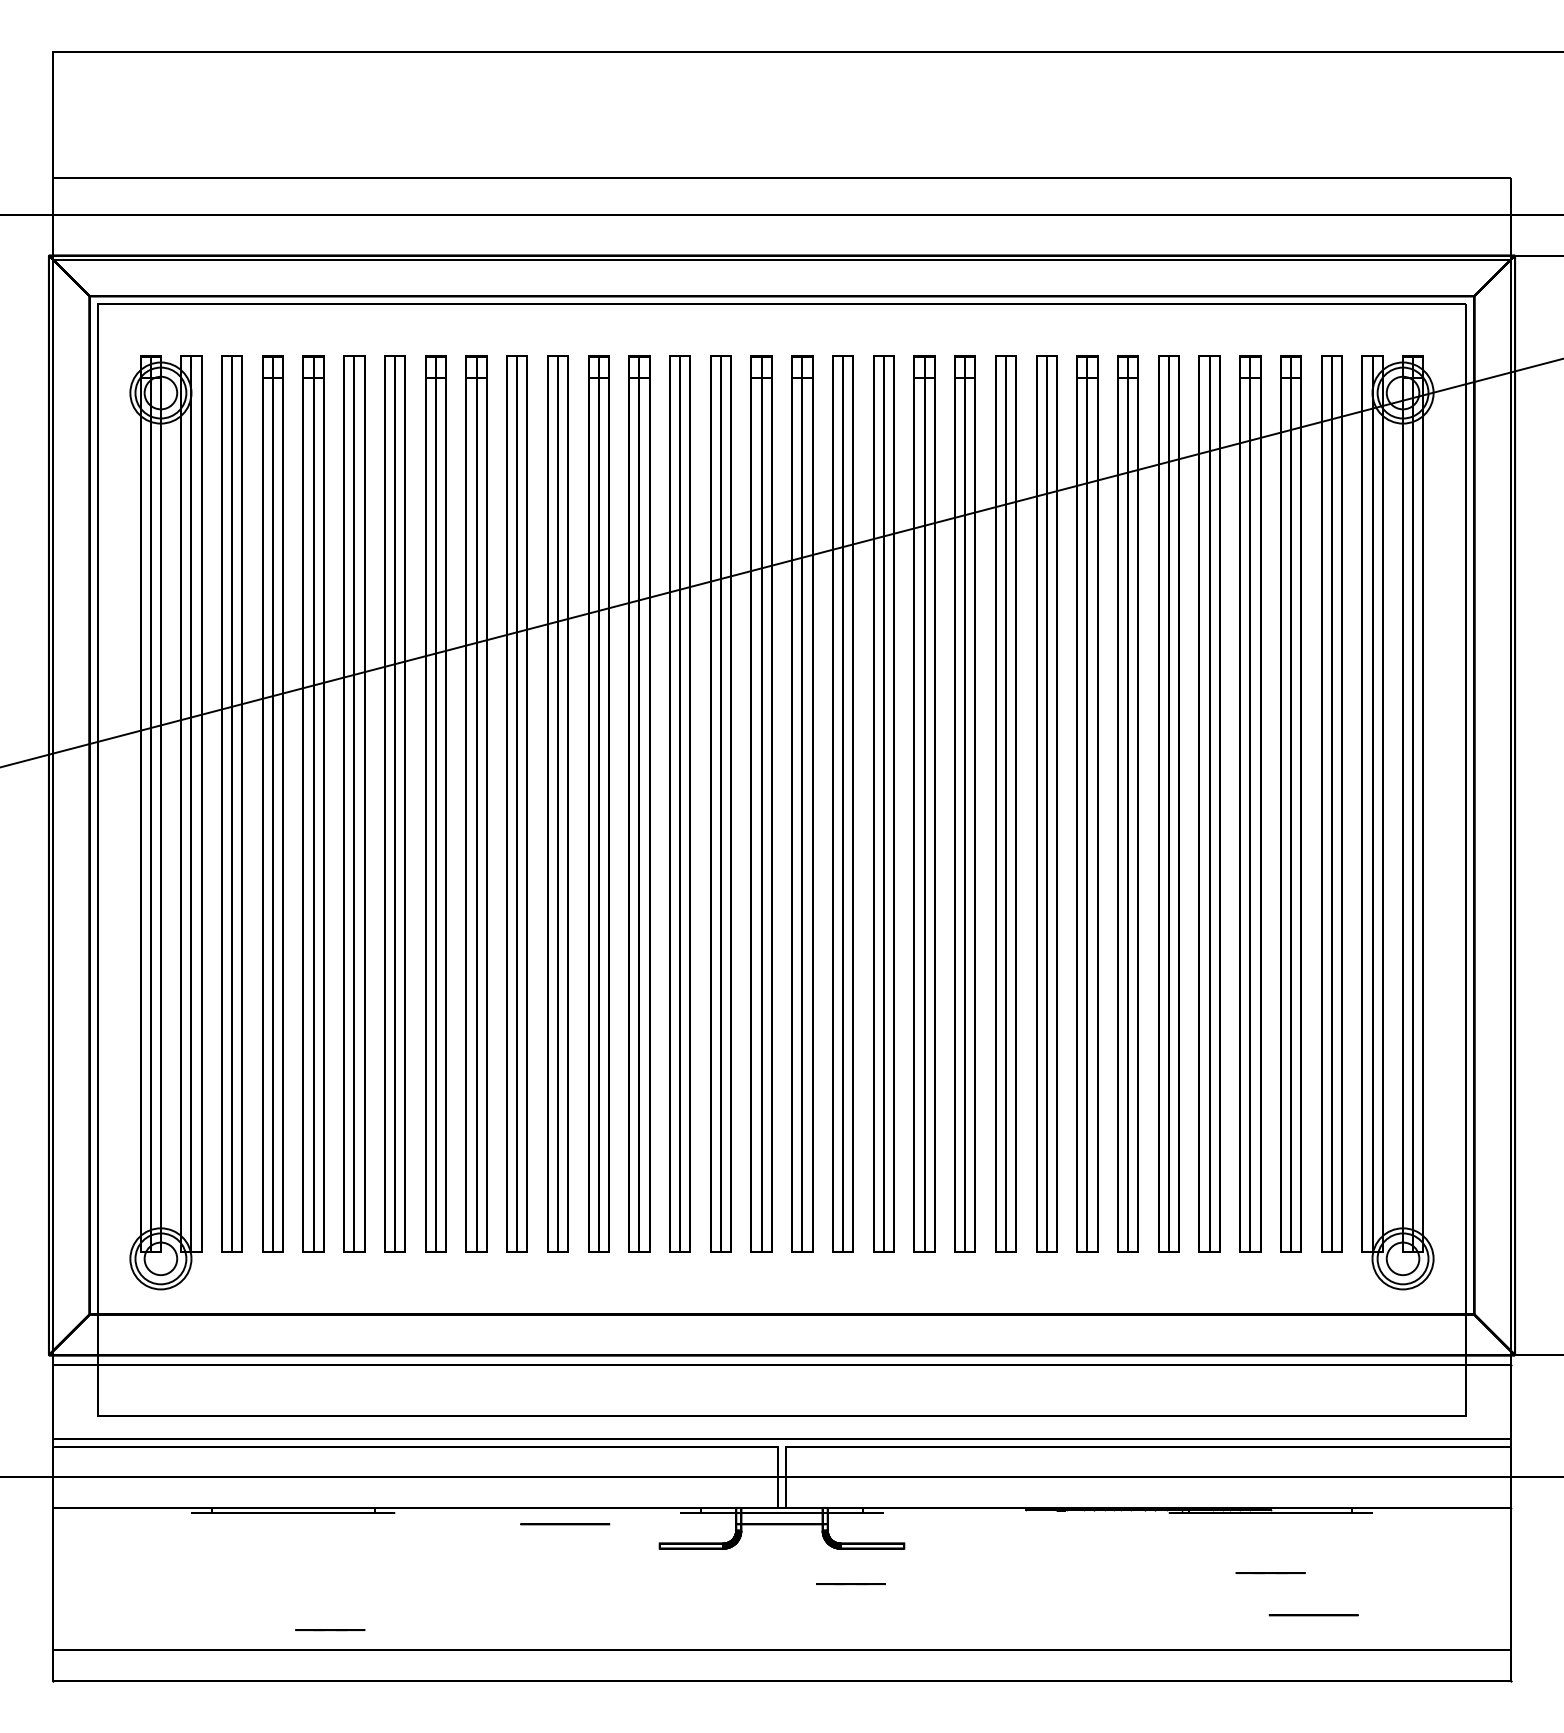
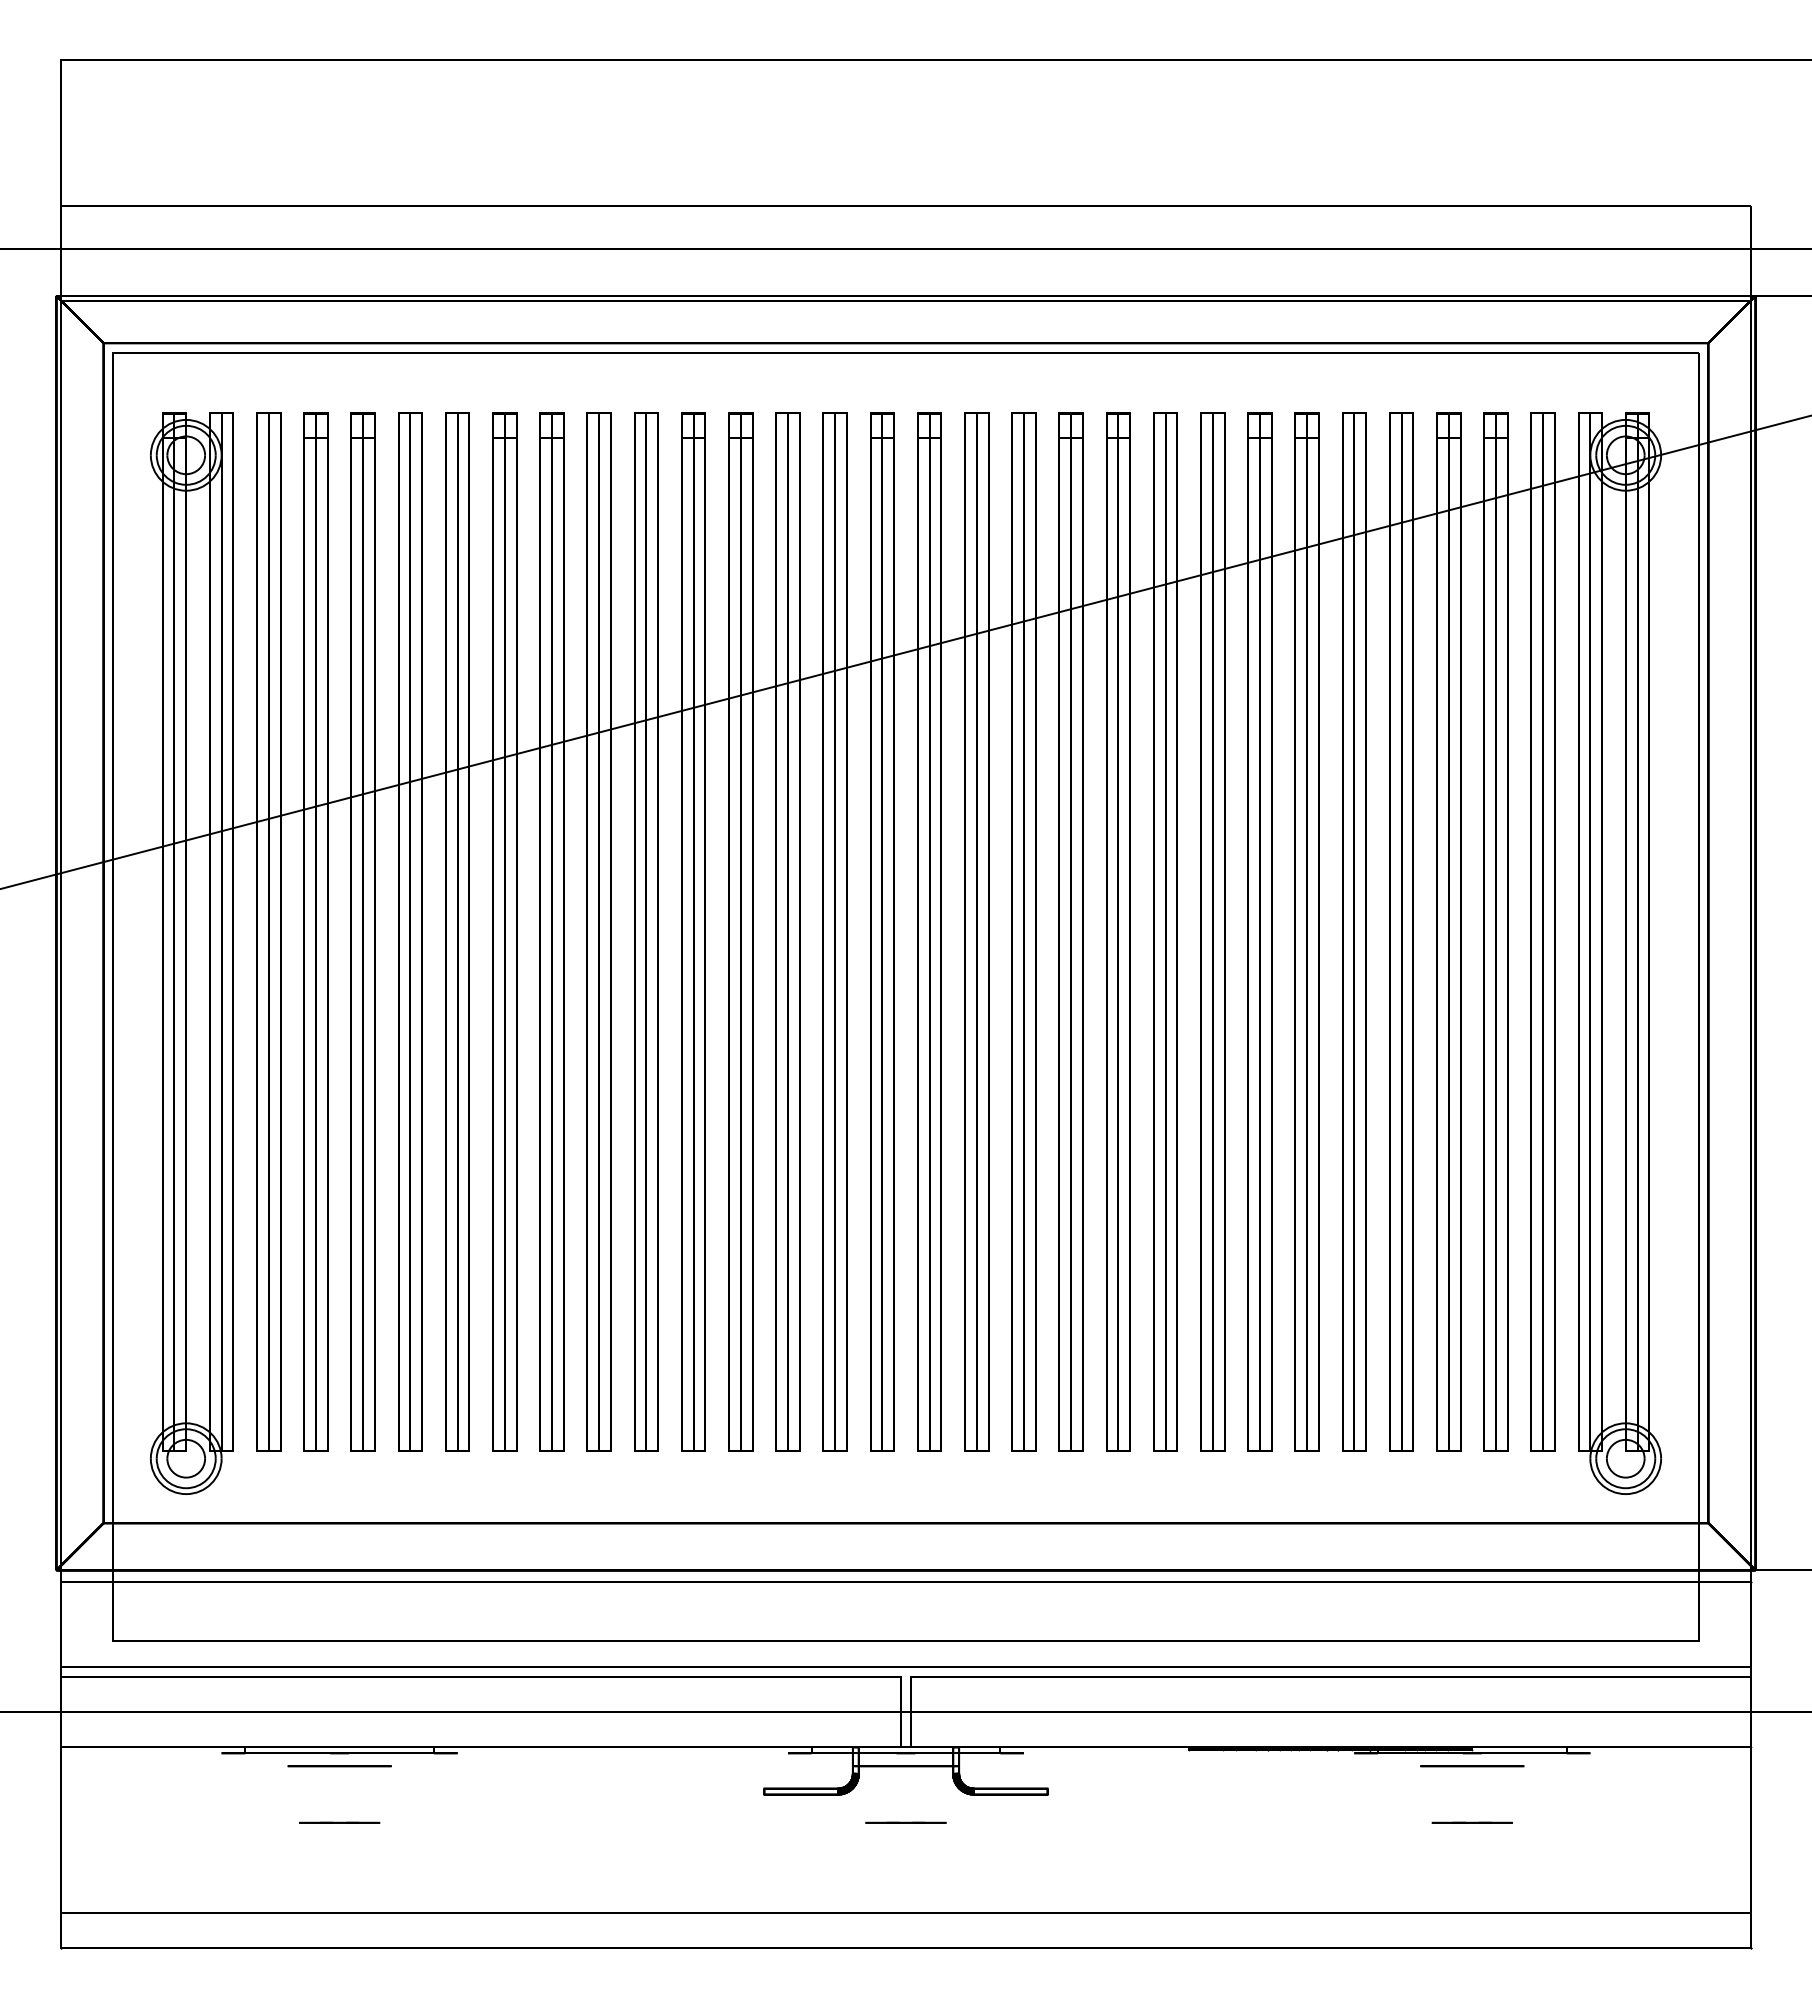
circle: (565, 1524) -> (339, 1766), moved
line: (850, 1584) -> (905, 1823), moved
circle: (1313, 1615) -> (1472, 1766), moved
line: (330, 1630) -> (339, 1823), moved

